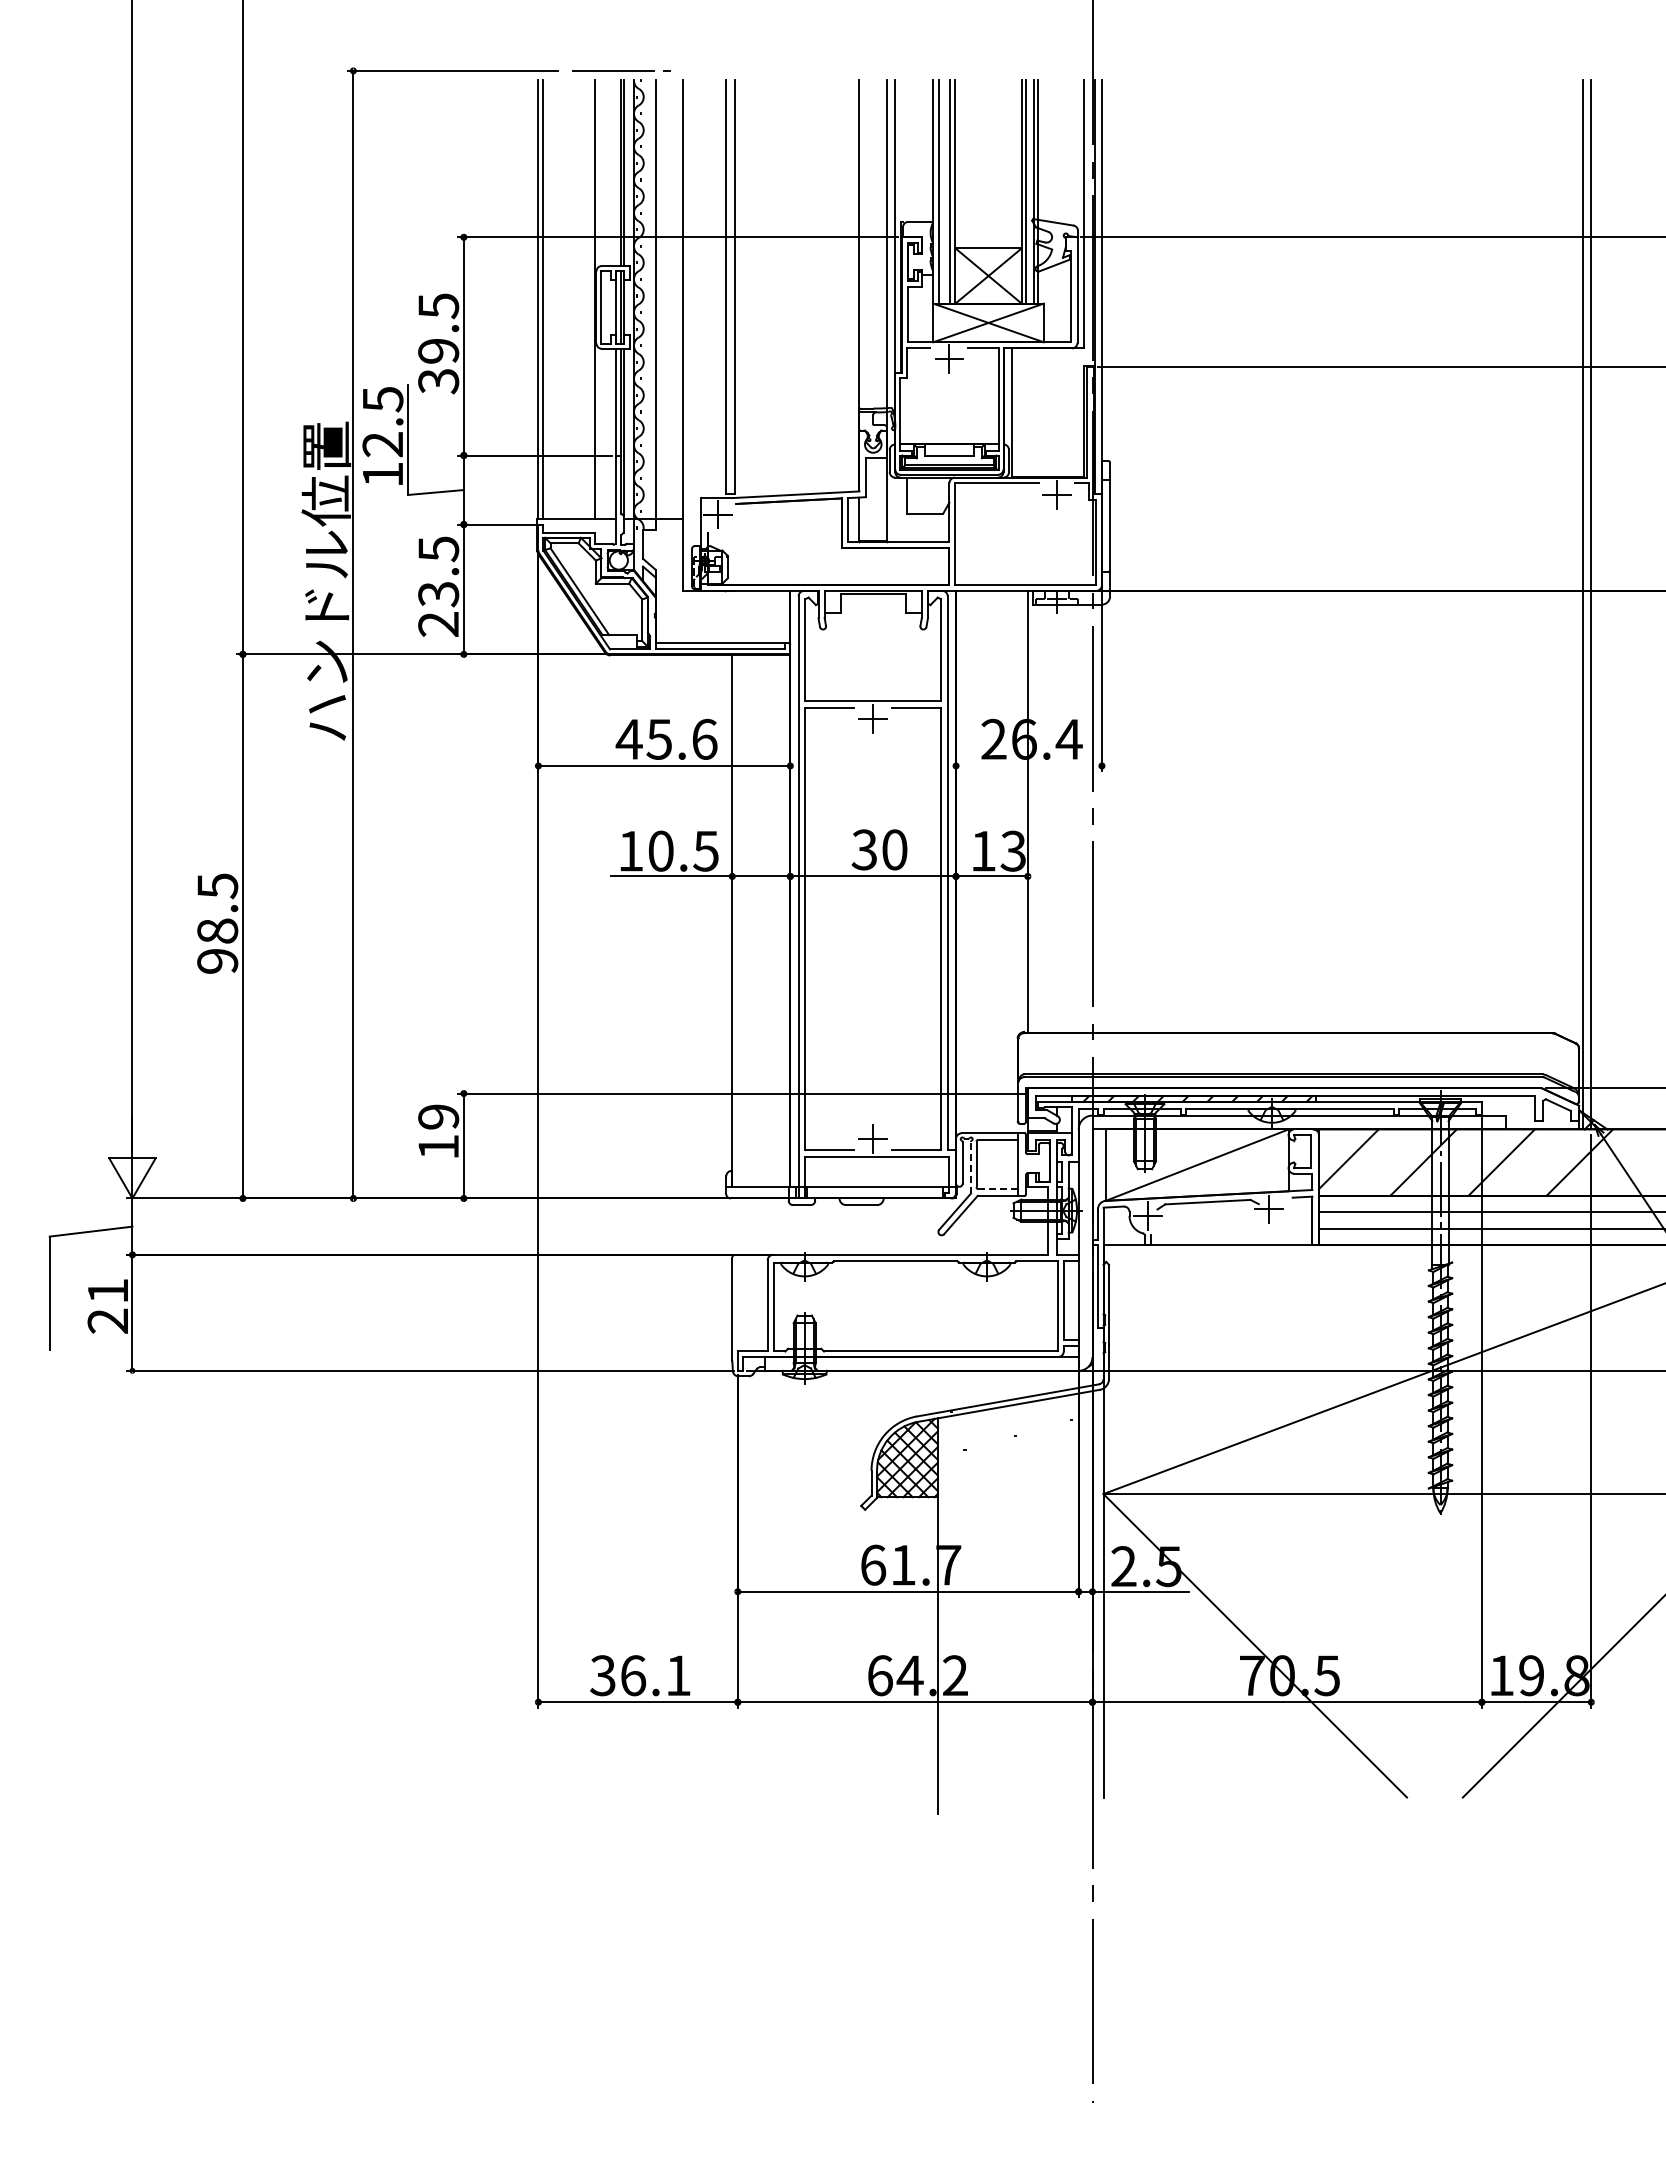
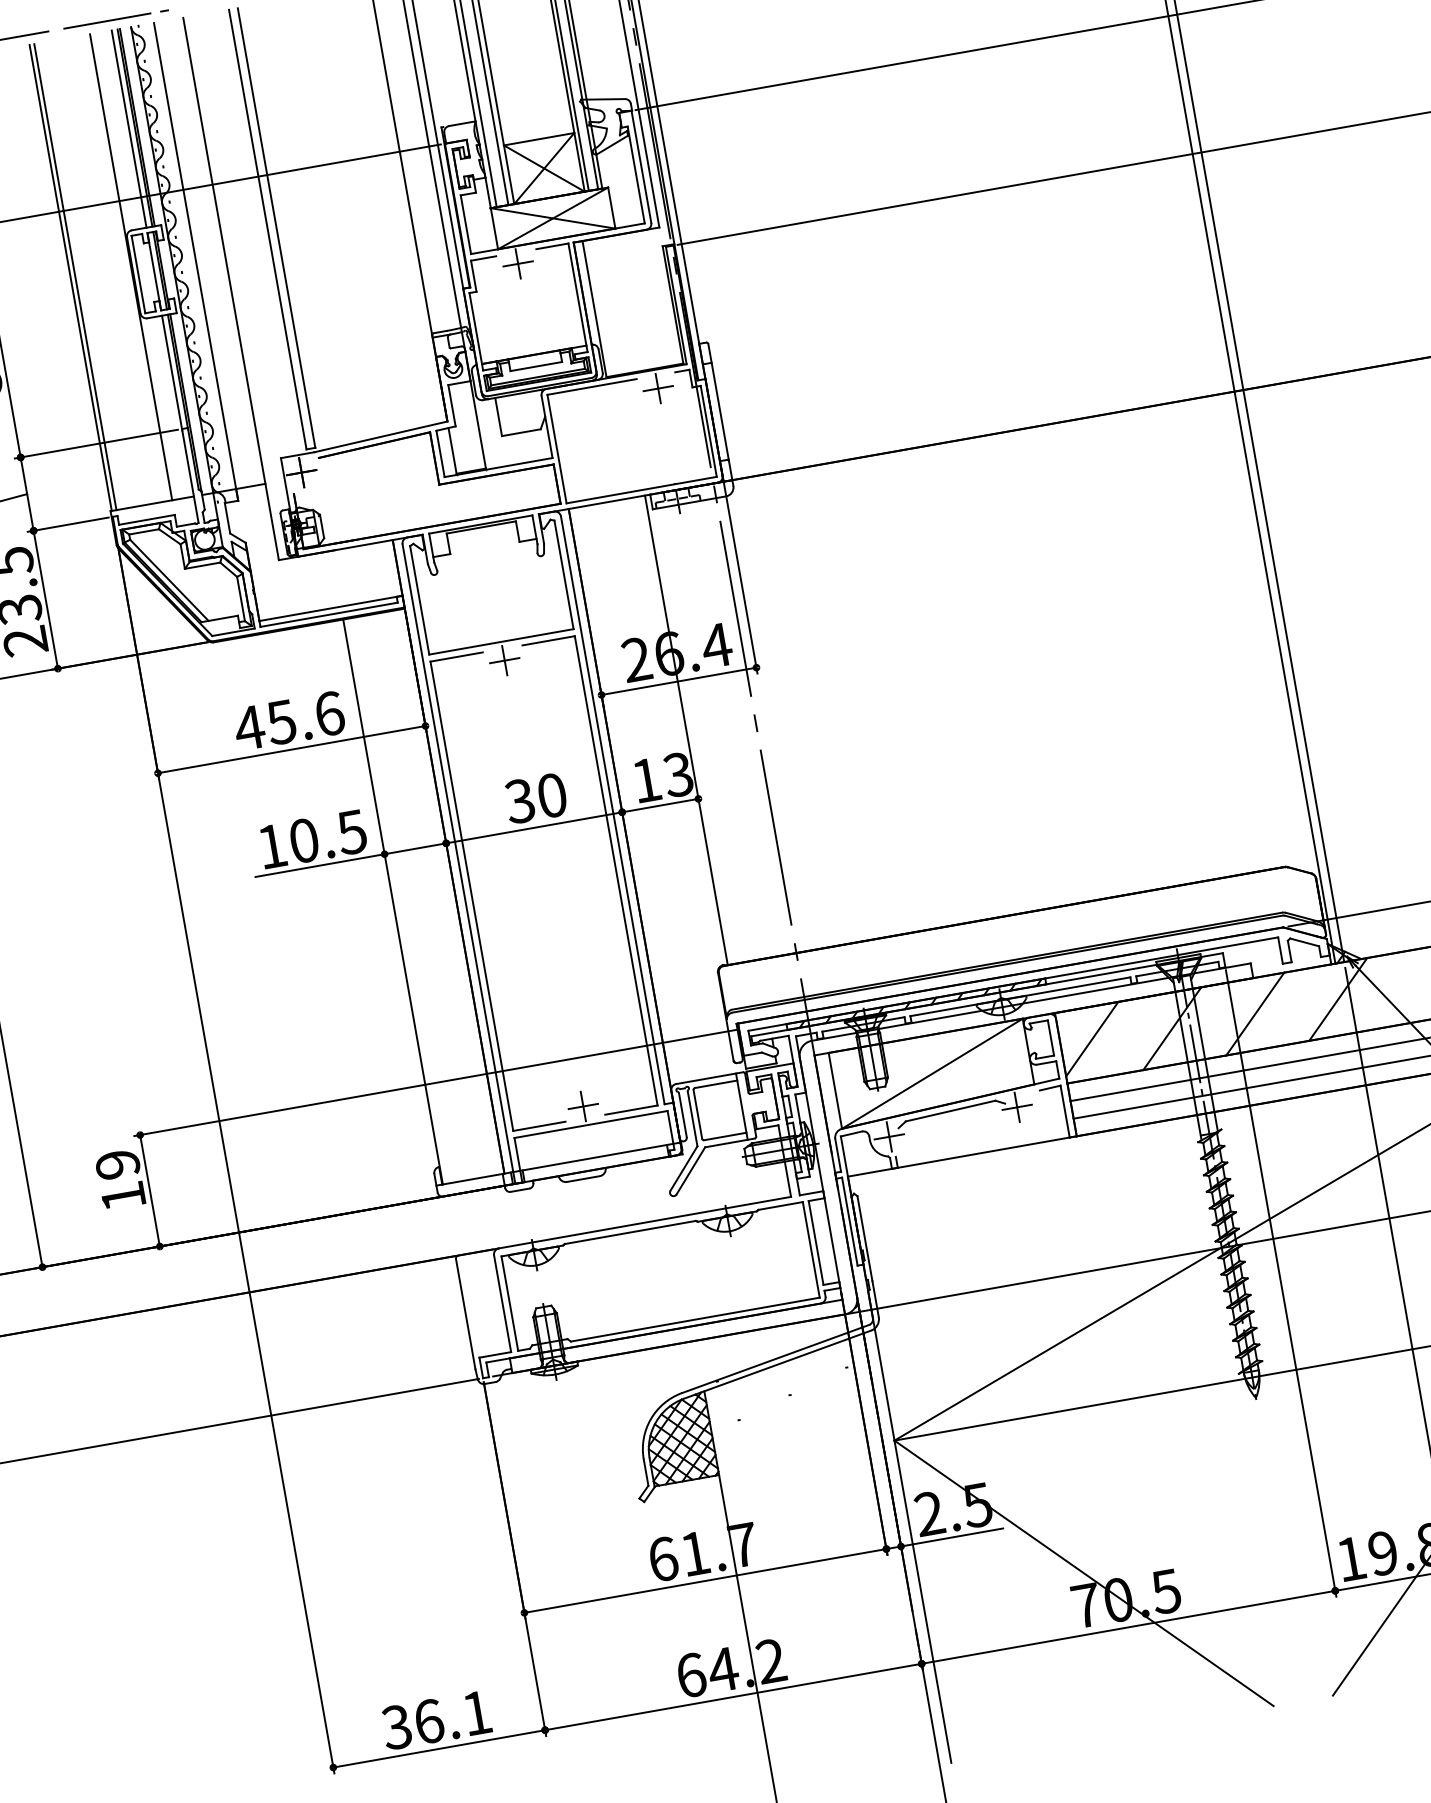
line: (615, 173) -> (128, 129), added
line: (1028, 765) -> (678, 680), added
line: (970, 1167) -> (692, 1118), dashed -> solid
line: (998, 1189) -> (725, 1136), dashed -> solid

